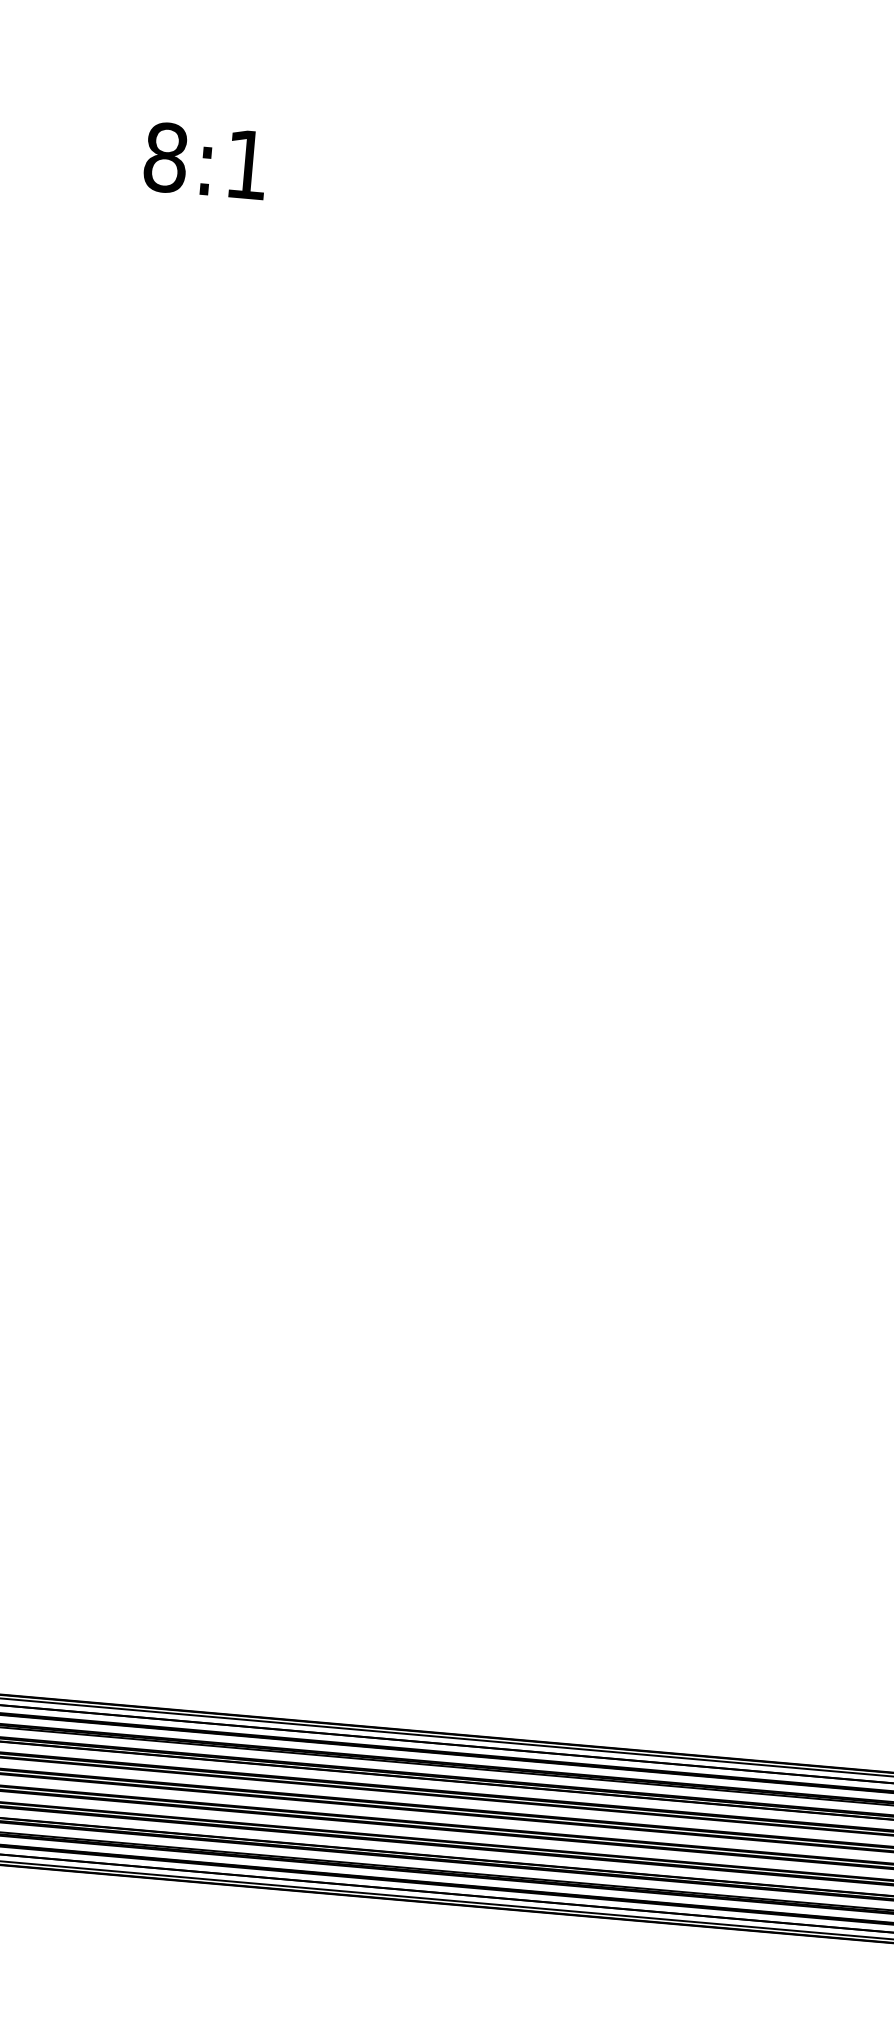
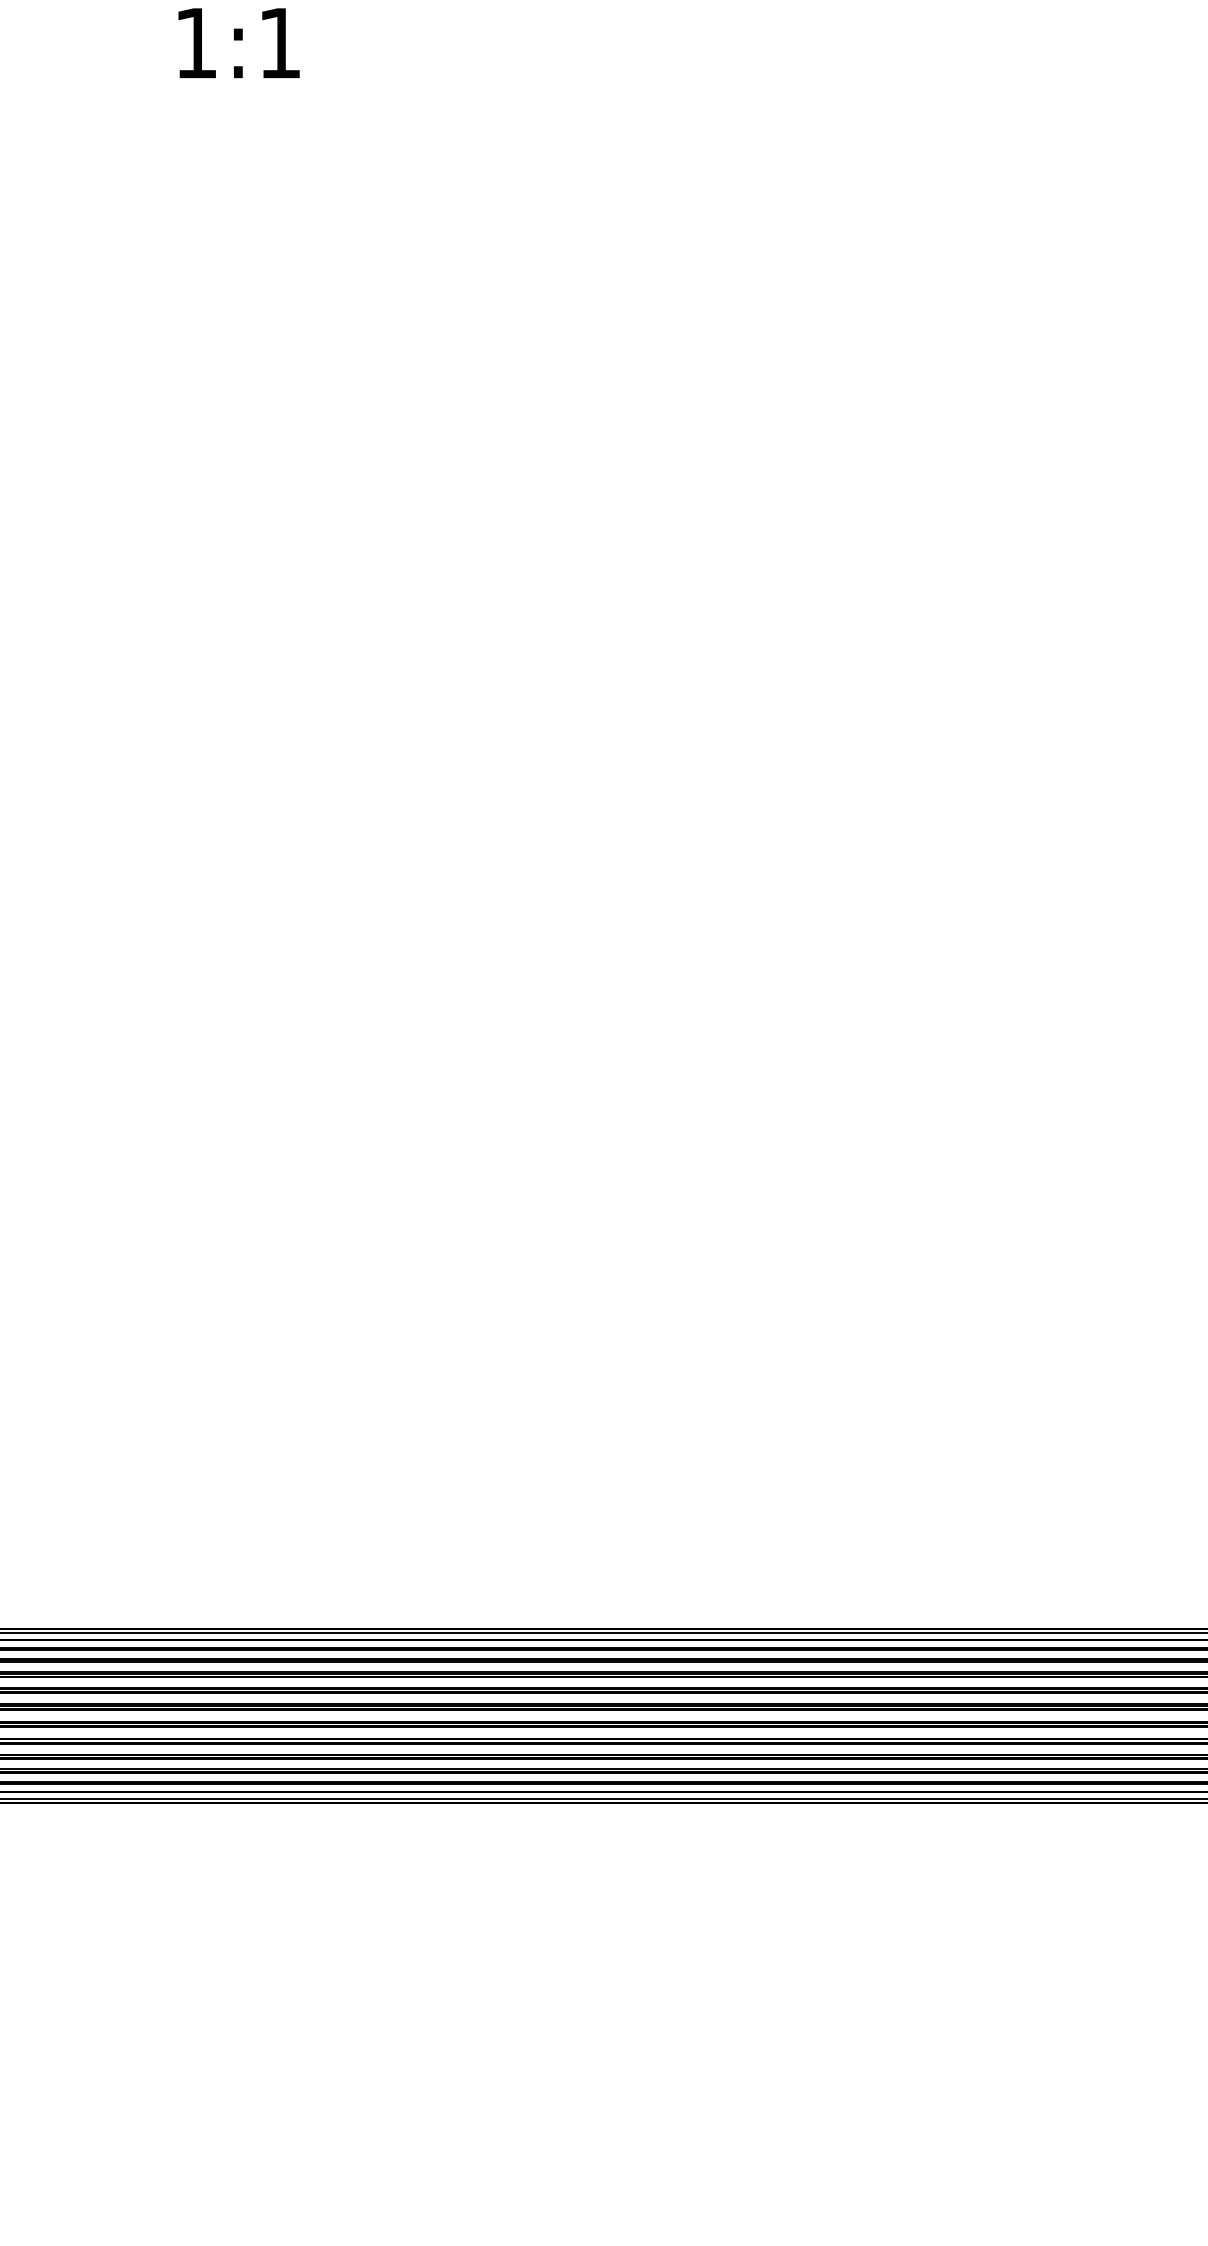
text: (166, 157) -> (196, 43), 8:1 -> 1:1

